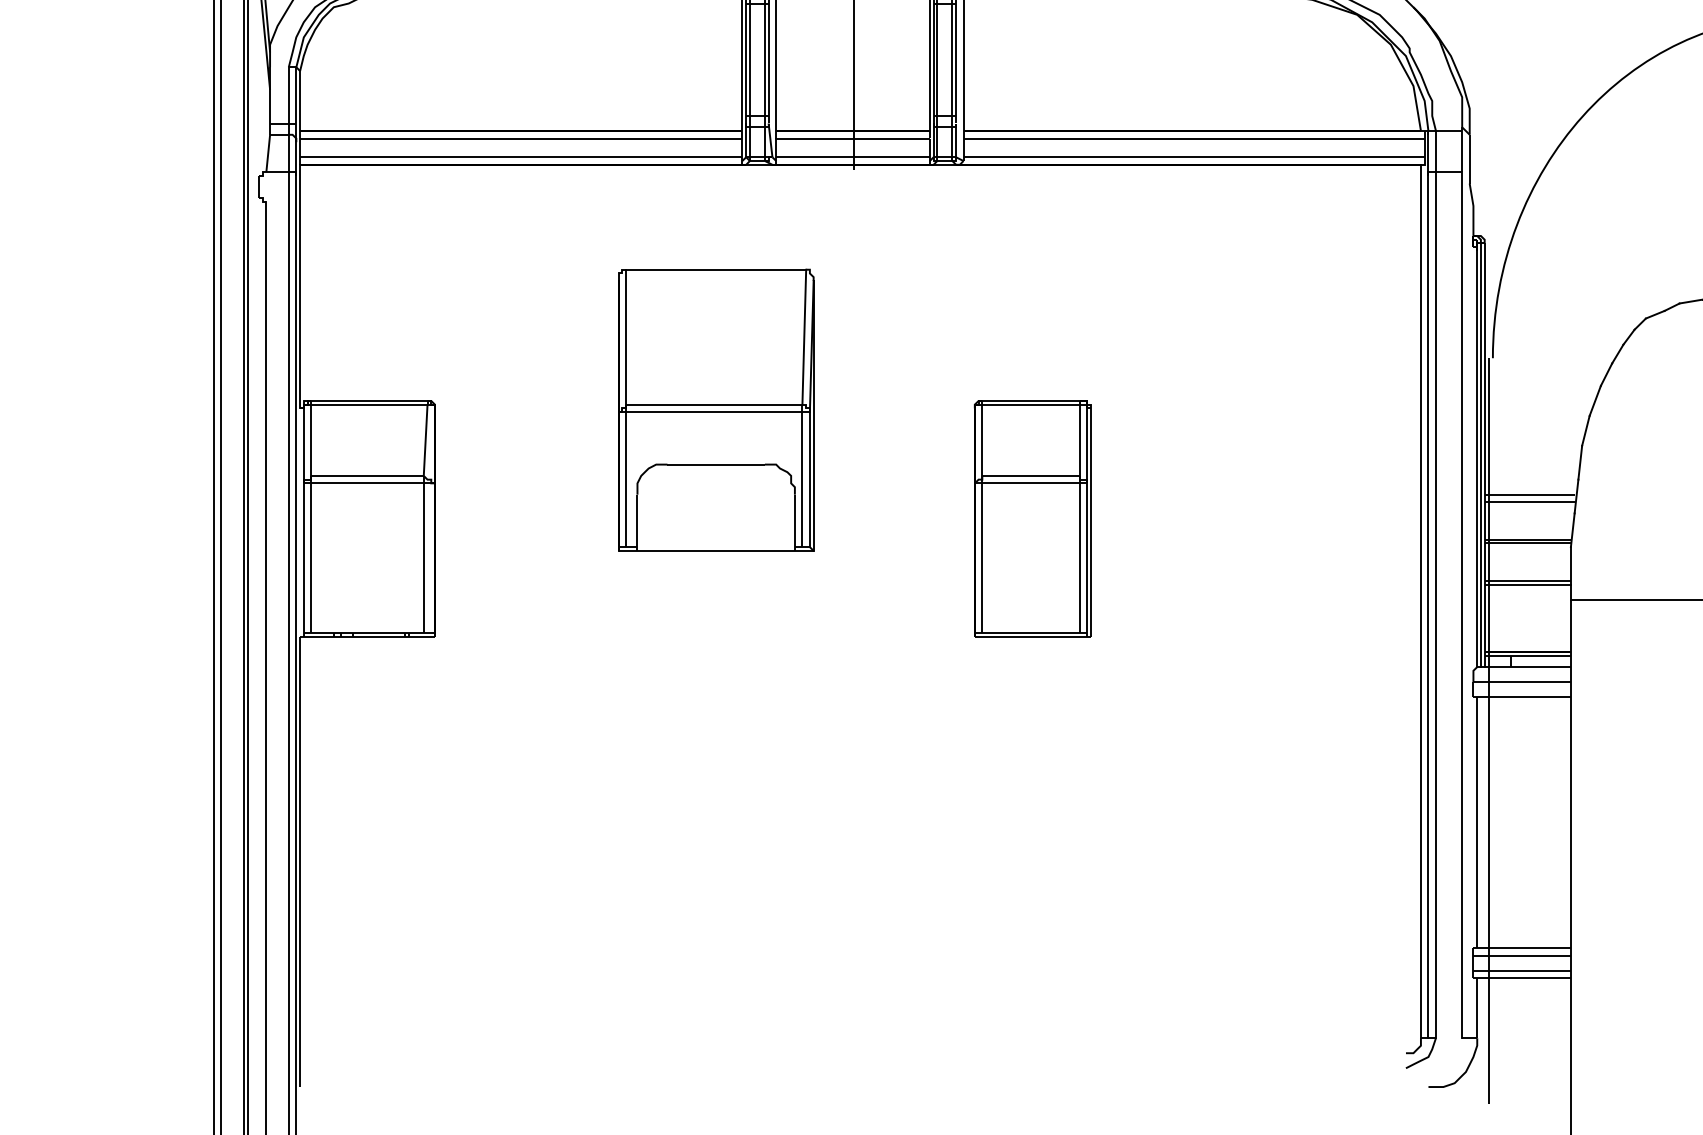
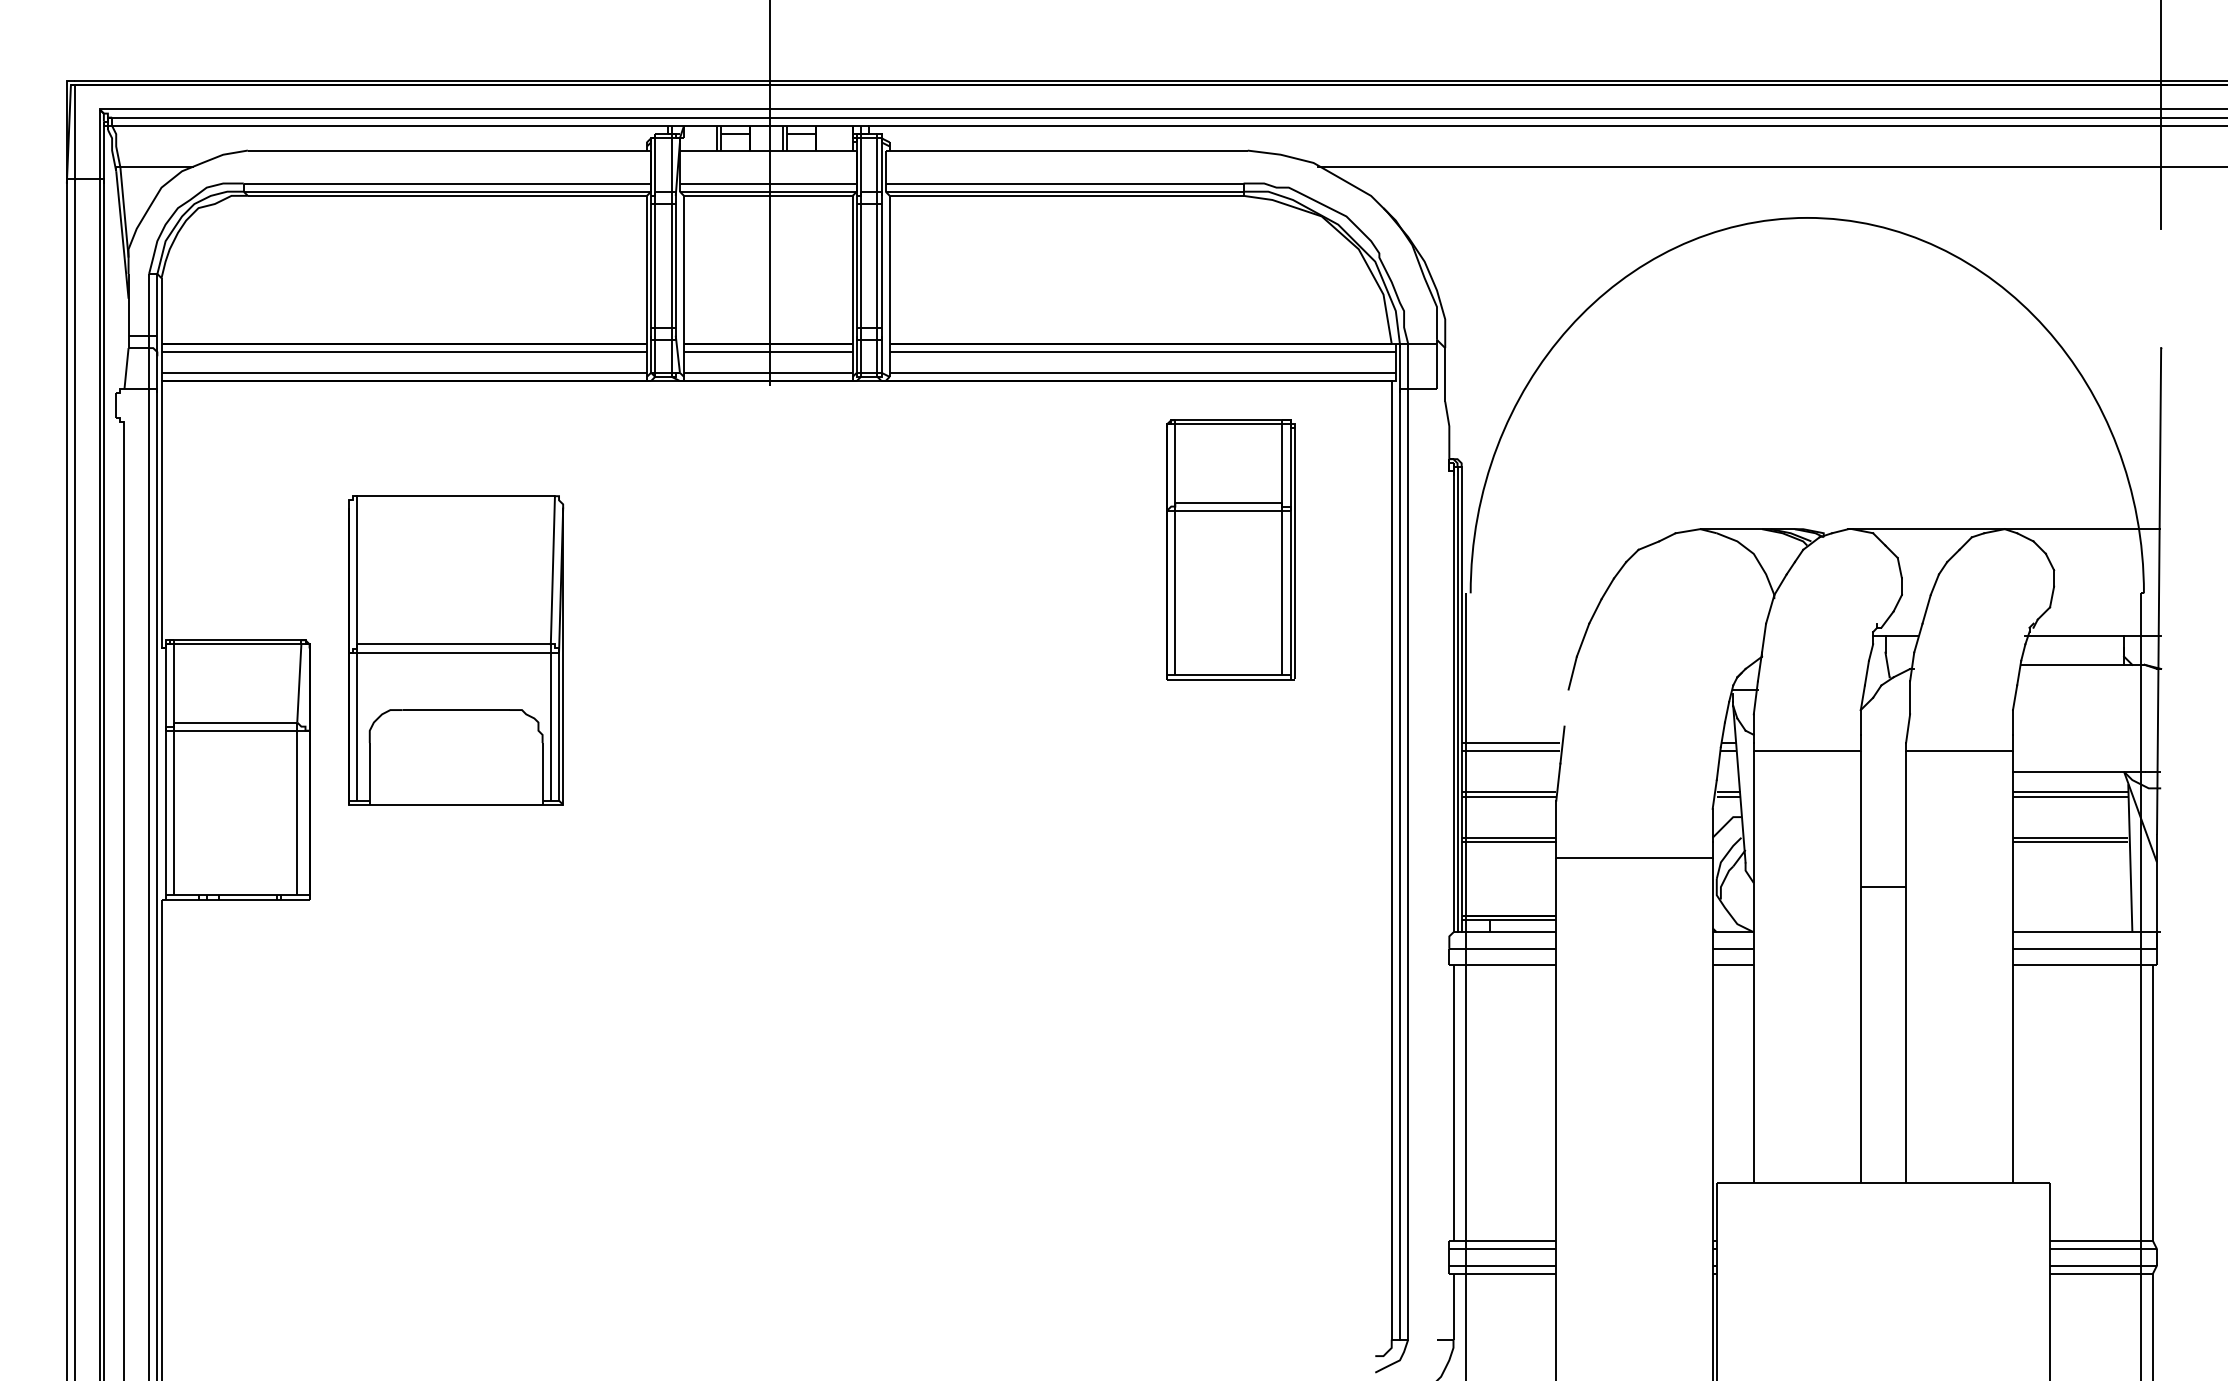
part: (716, 410) -> (456, 650), moved
line: (1580, 462) -> (1566, 707), removed
part: (1032, 518) -> (1230, 549), moved
line: (1461, 605) -> (1436, 864), removed

